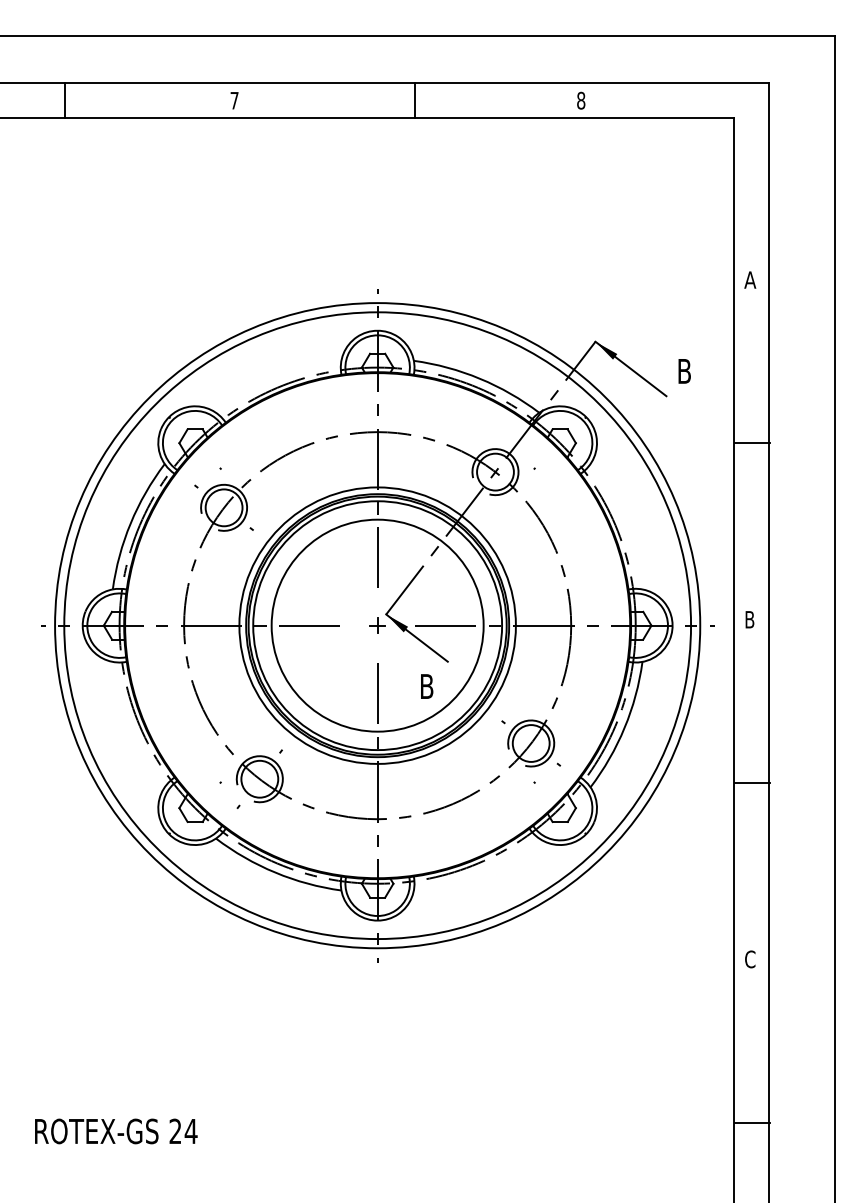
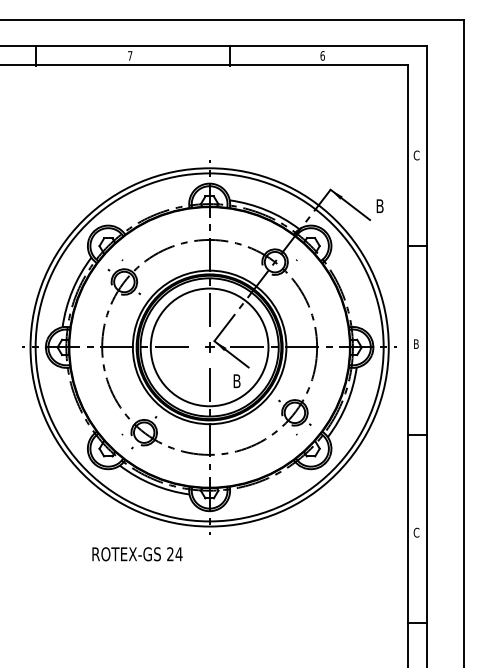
text: (580, 99) -> (322, 55), 8 -> 6
text: (750, 280) -> (416, 155), A -> C
text: (116, 1131) -> (137, 554), moved

